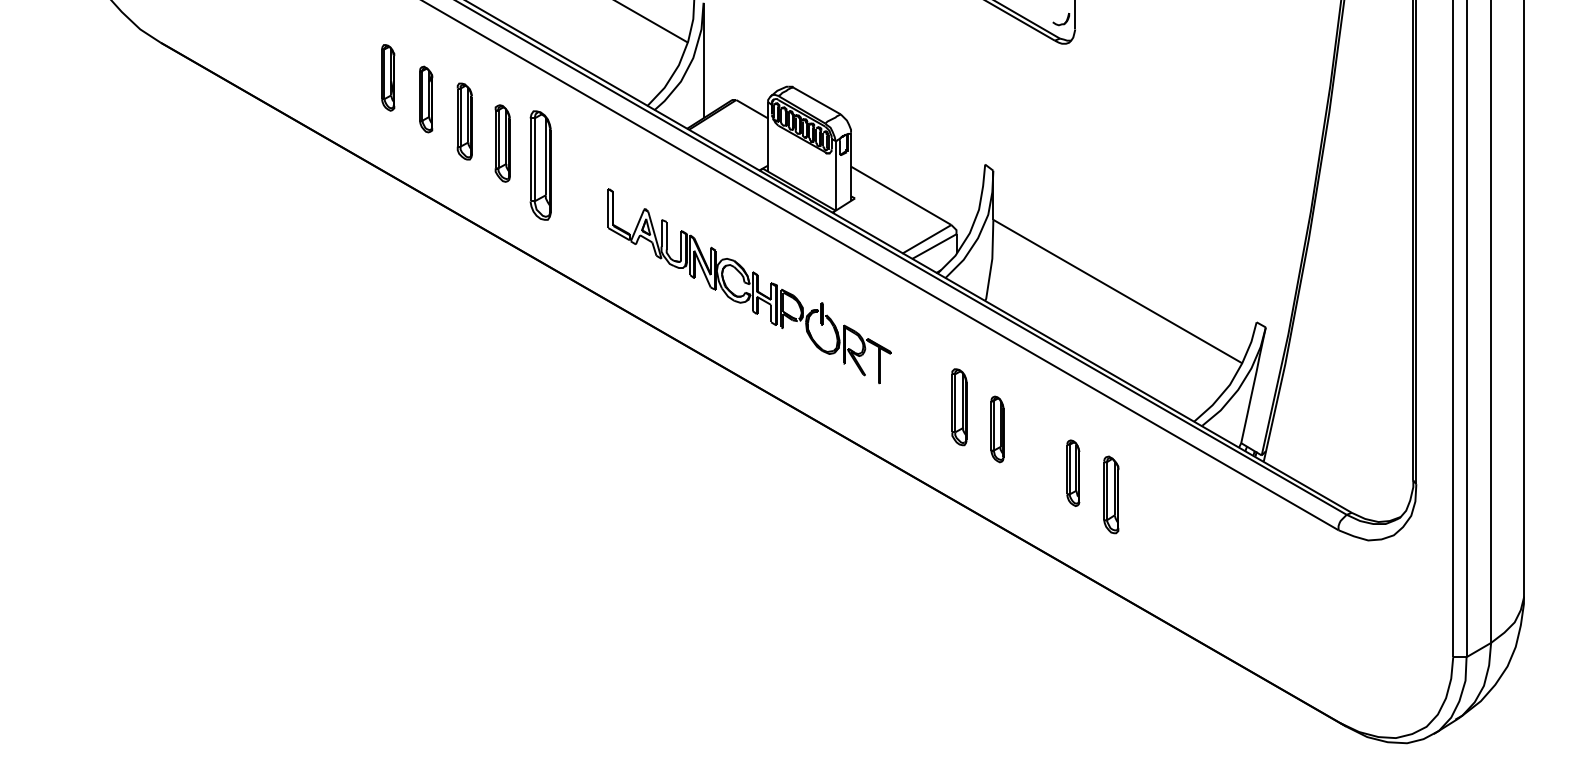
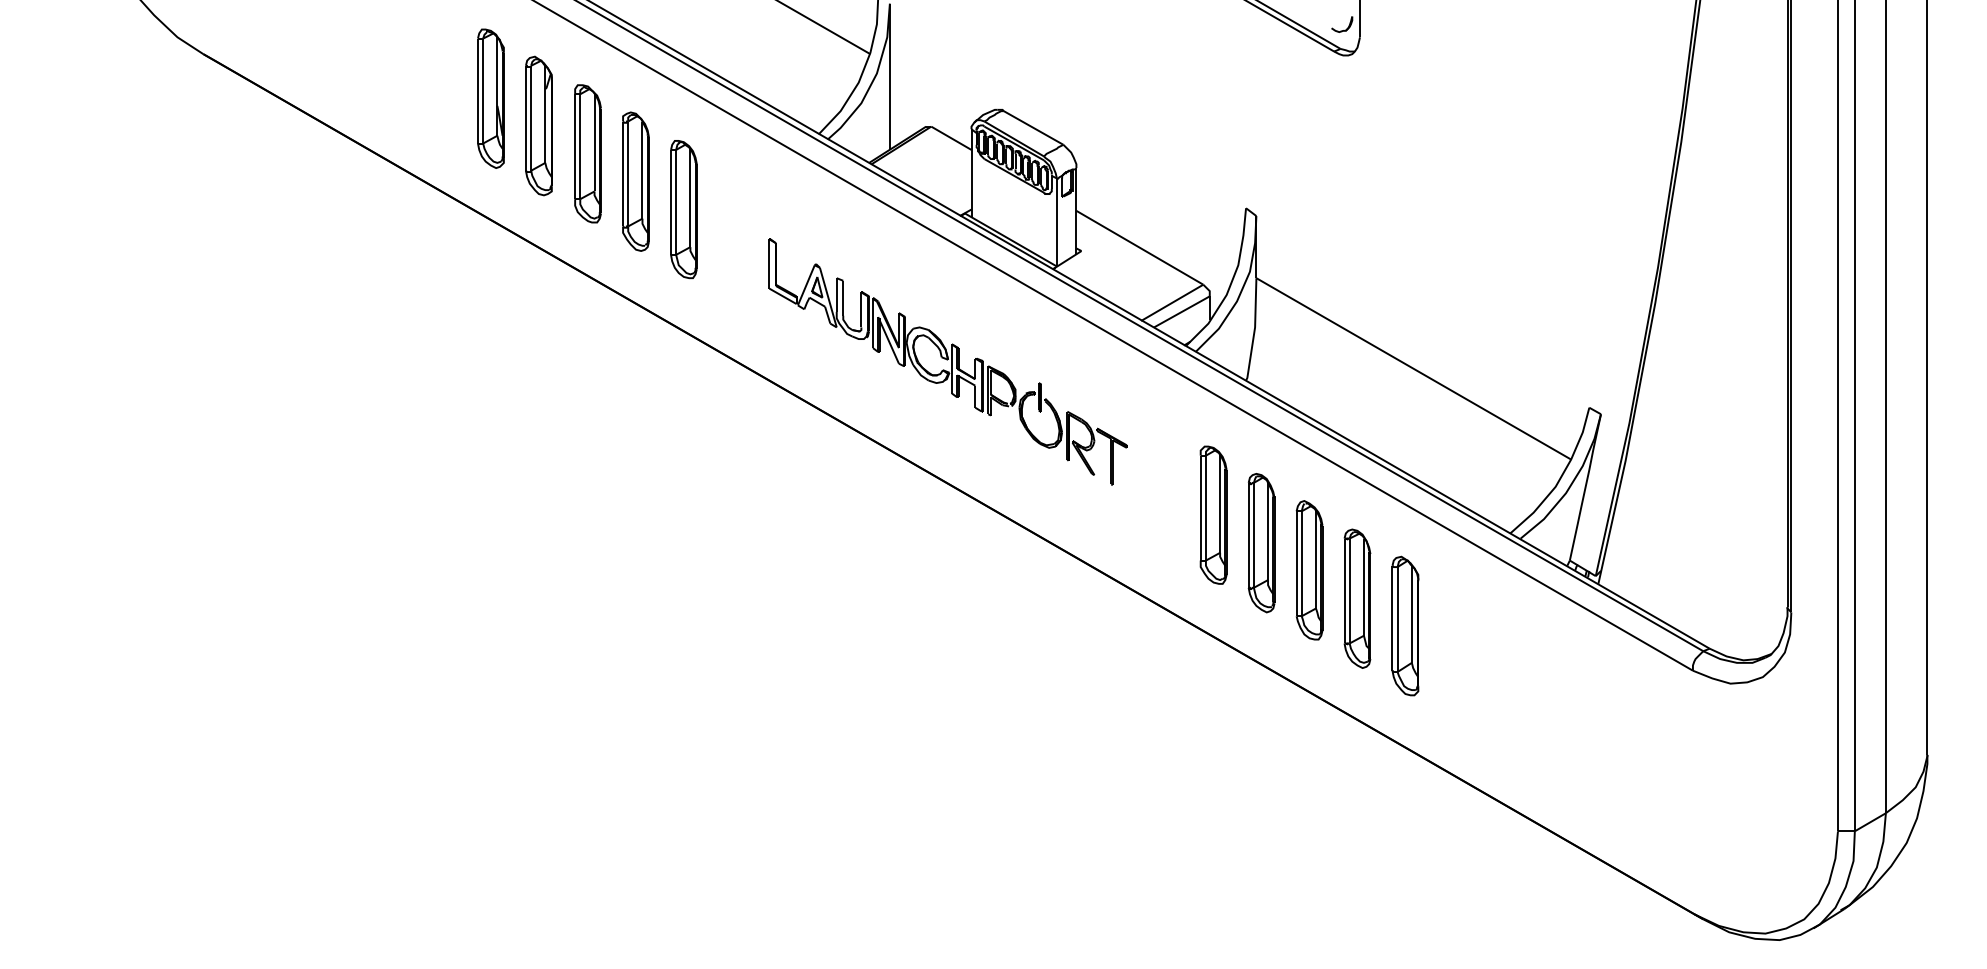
part: (387, 77) -> (490, 98), size x1.67
part: (425, 99) -> (538, 125), size x1.67
part: (464, 121) -> (587, 153), size x1.43
part: (502, 143) -> (635, 181), size x1.43
part: (959, 406) -> (1213, 514), size x1.43
part: (997, 429) -> (1261, 543), size x1.67
part: (1035, 451) -> (1309, 570), added
part: (1073, 473) -> (1357, 598), size x1.67
part: (1111, 494) -> (1405, 625), size x1.43

